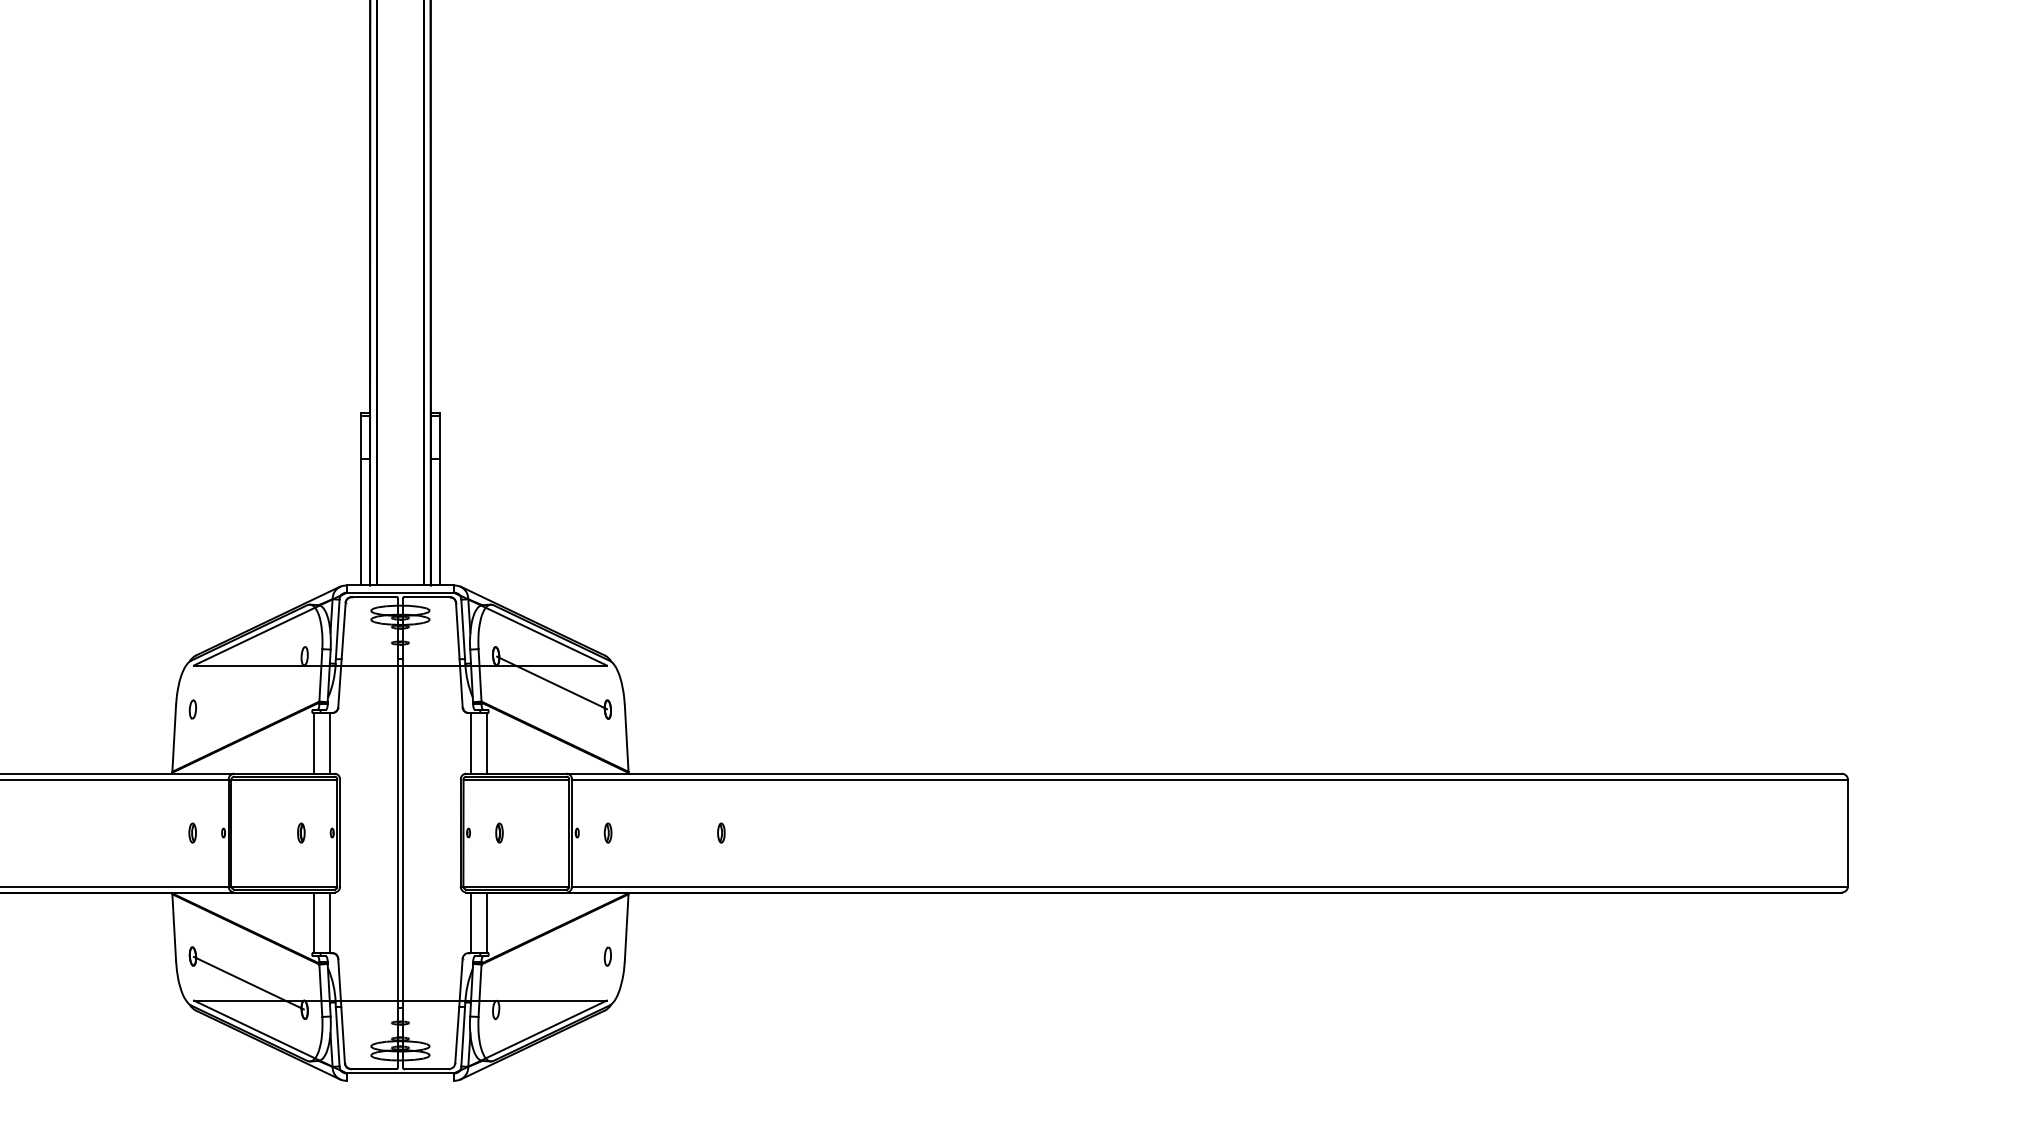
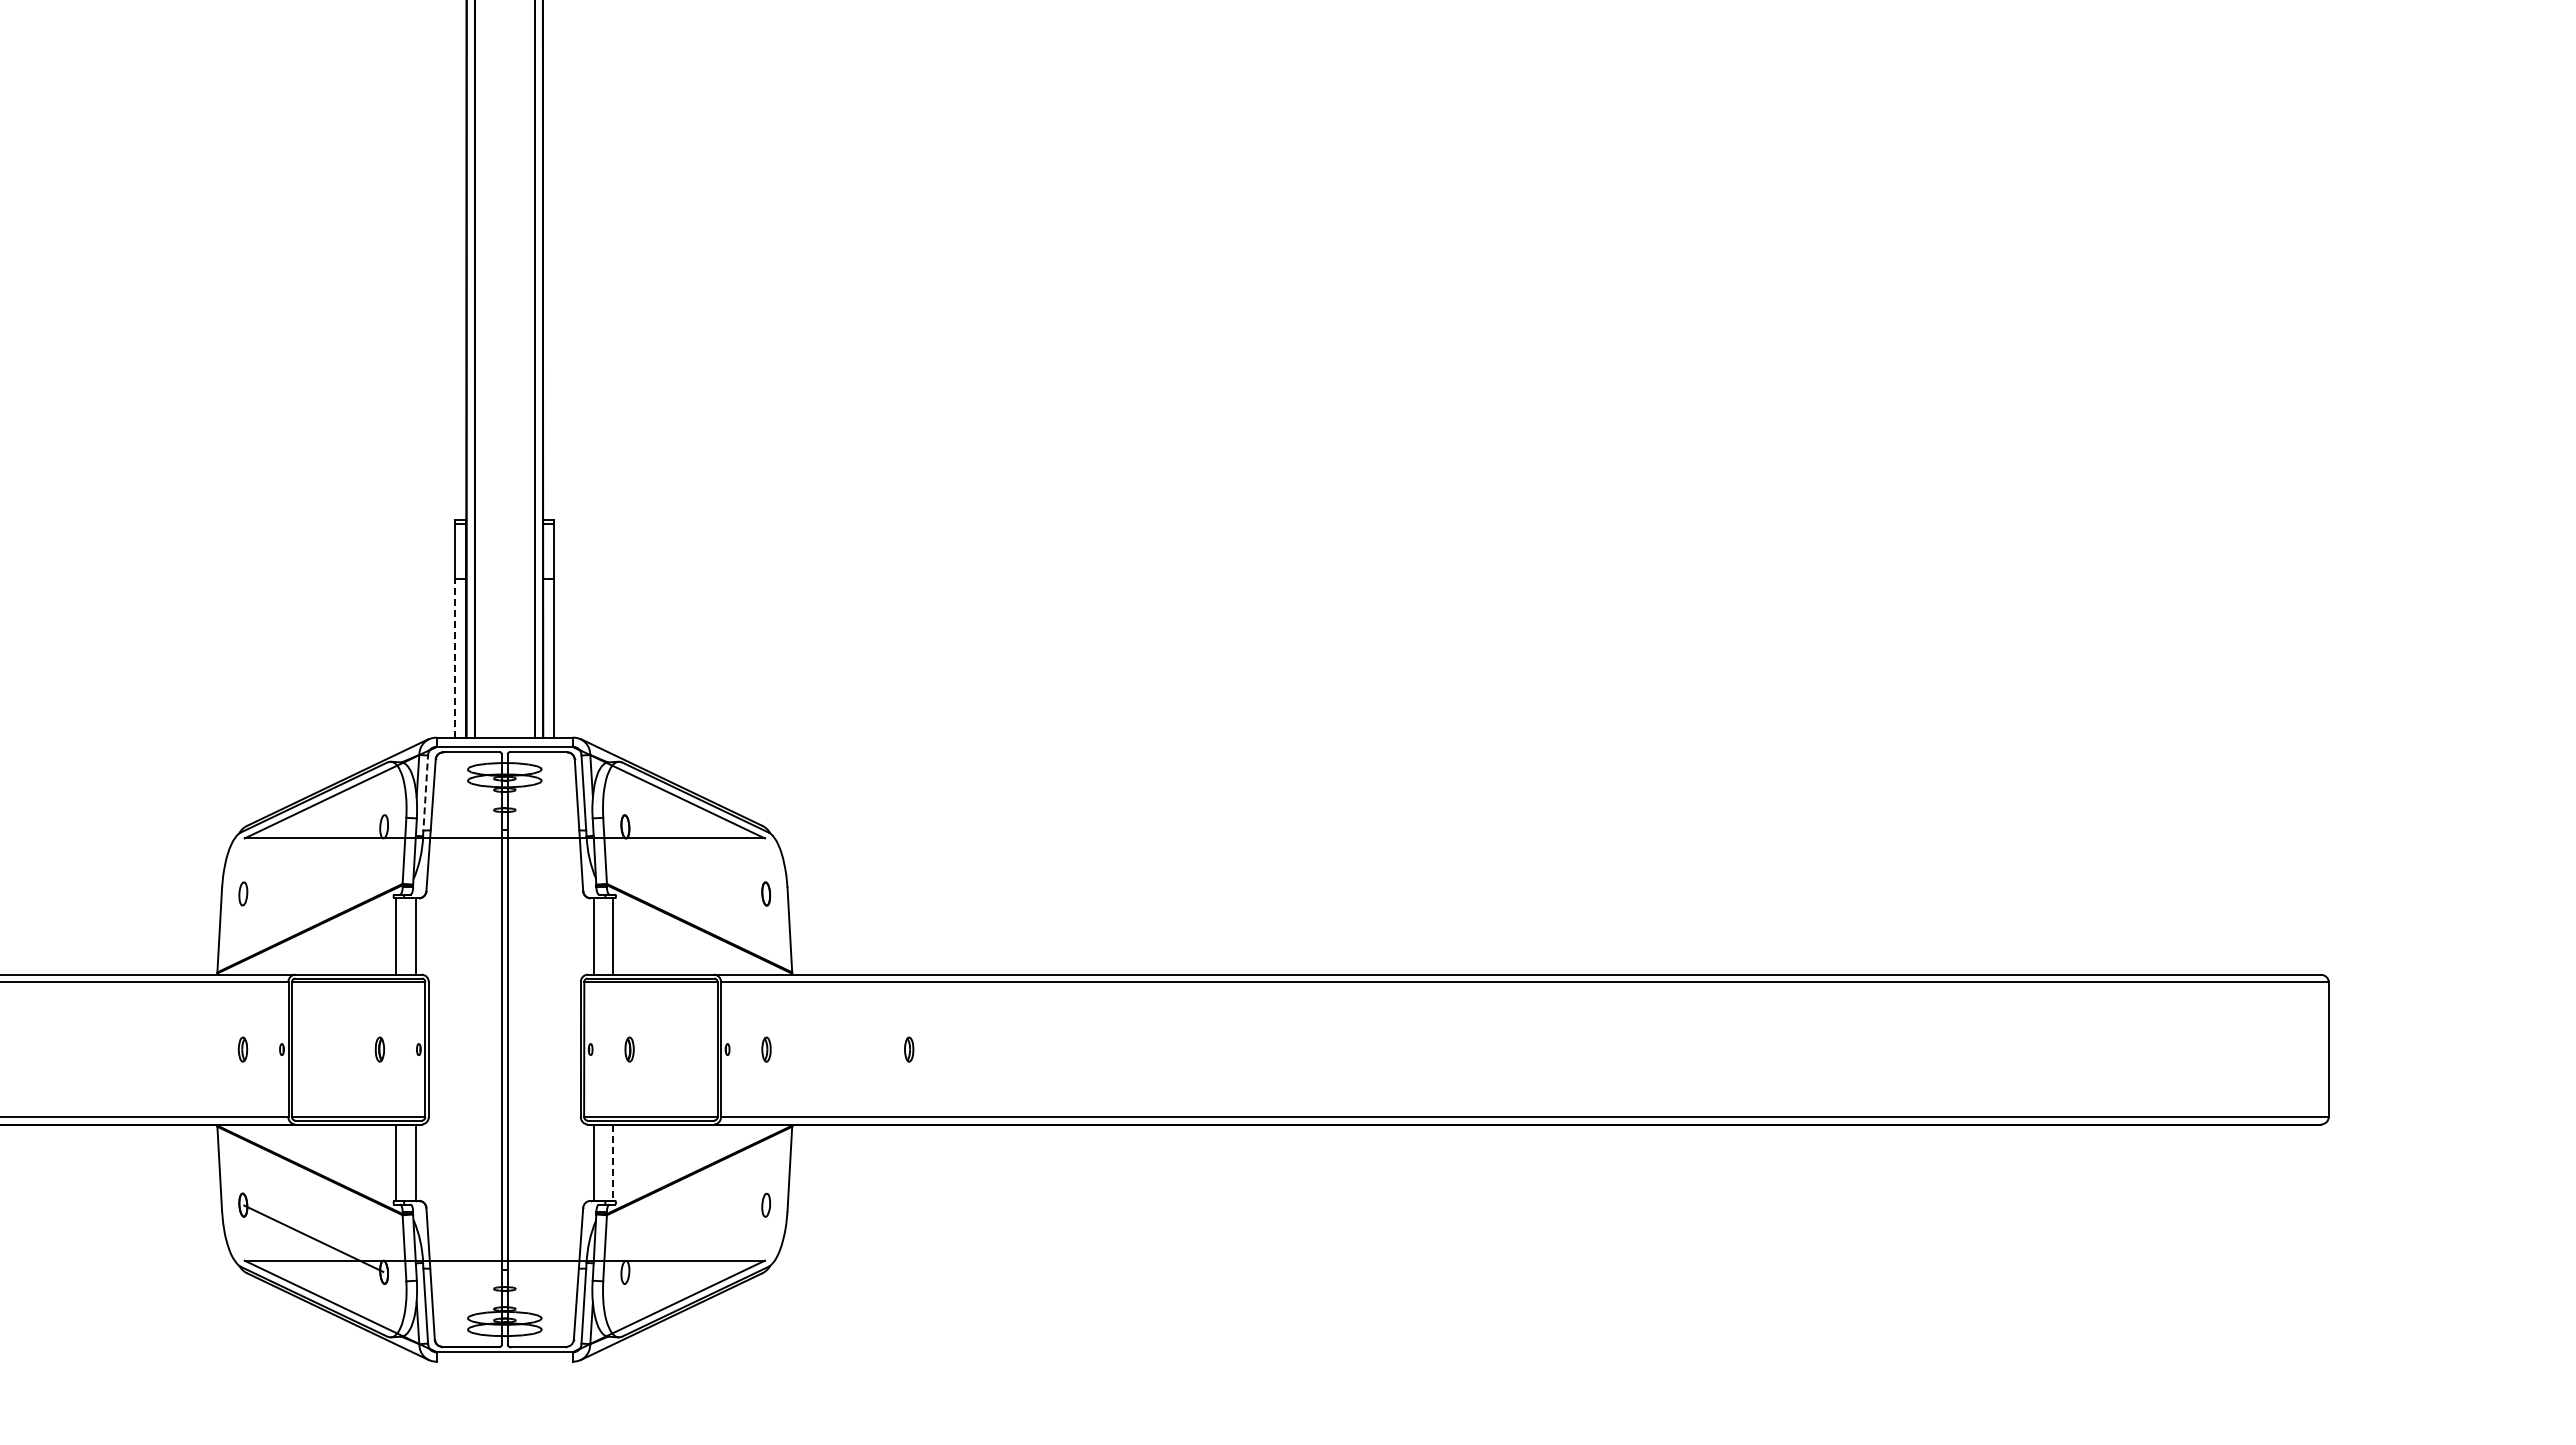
line: (361, 522) -> (455, 658), solid -> dashed
line: (337, 631) -> (425, 795), solid -> dashed
line: (551, 683) -> (695, 860), removed
line: (486, 923) -> (613, 1163), solid -> dashed

